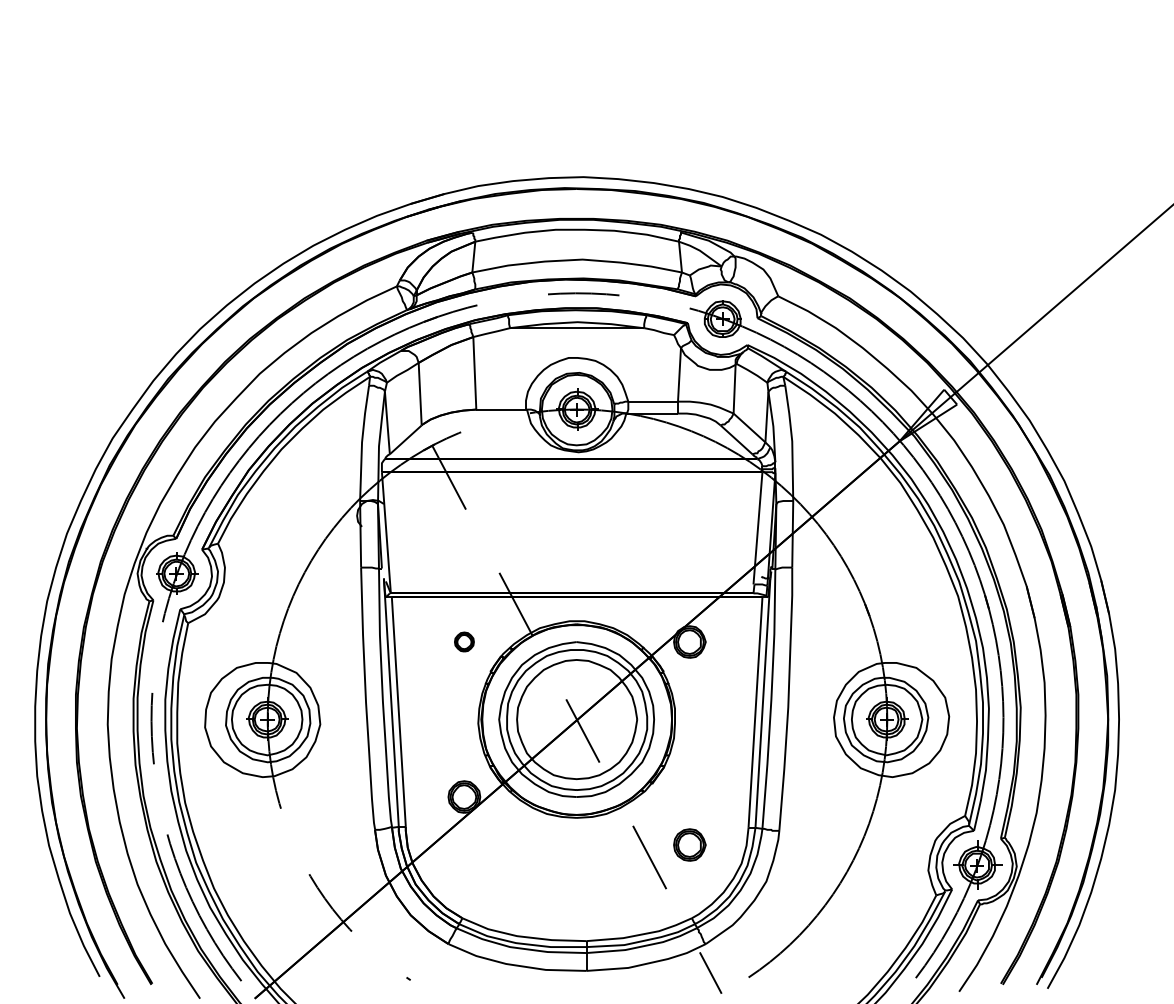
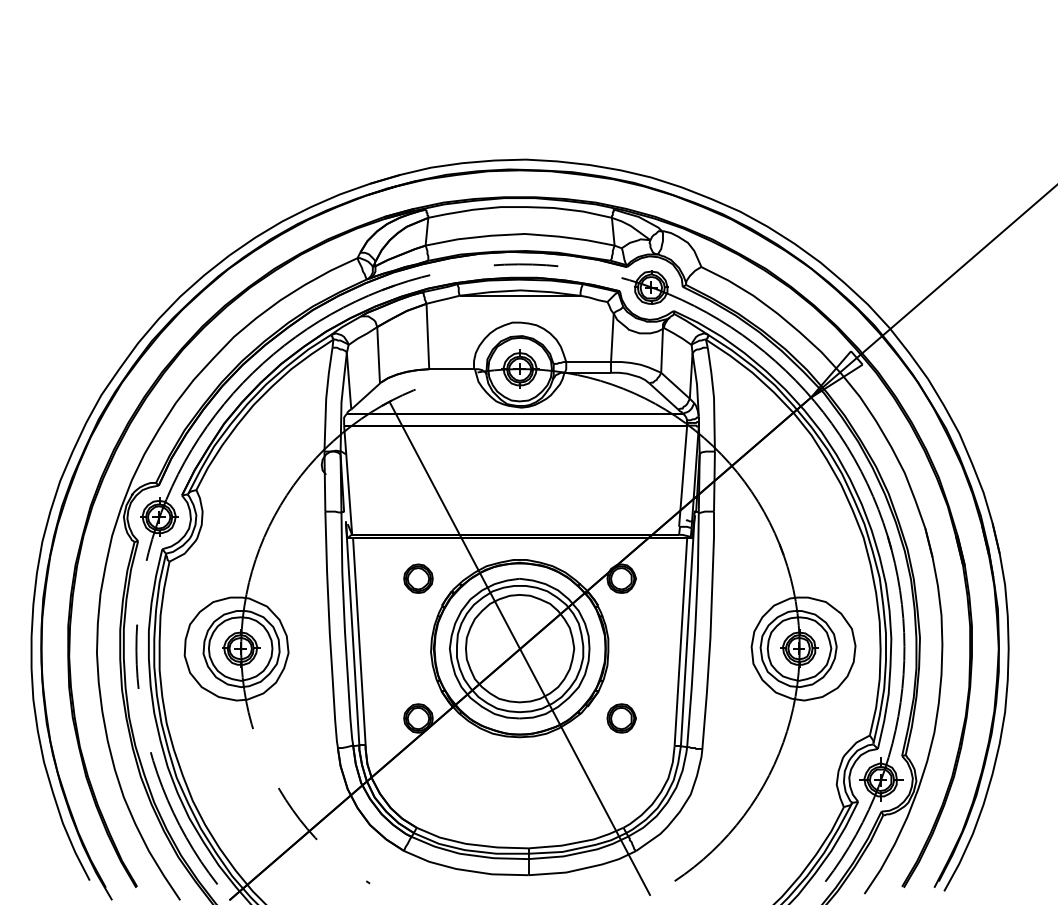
part: (464, 641) -> (418, 578), size x1.67
line: (577, 720) -> (520, 649), dashed -> solid
part: (689, 844) -> (621, 717), moved

